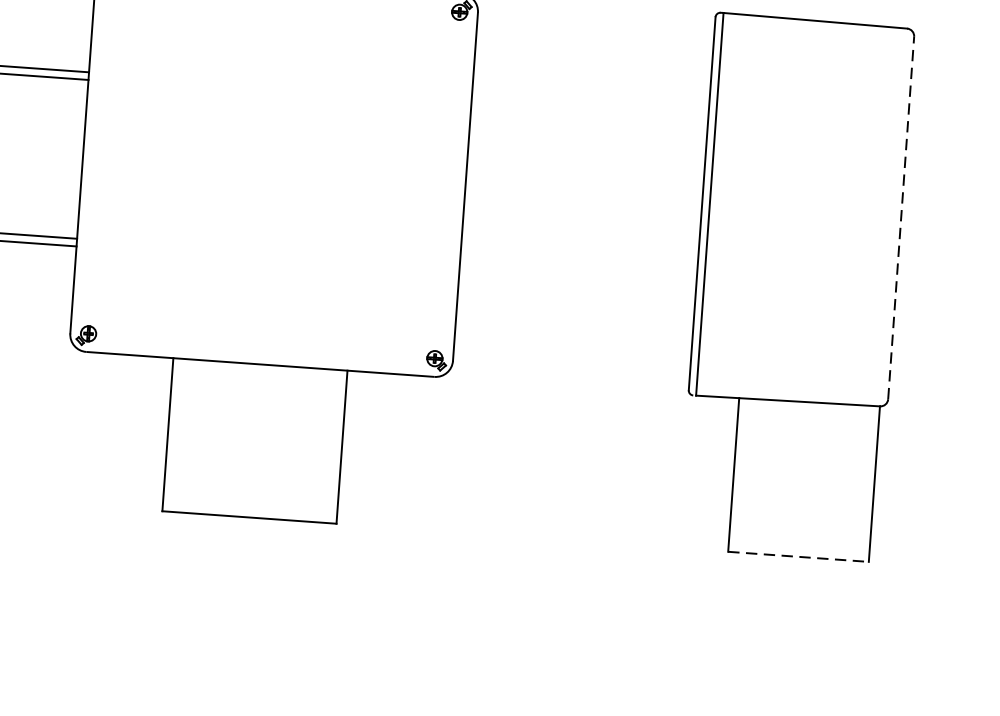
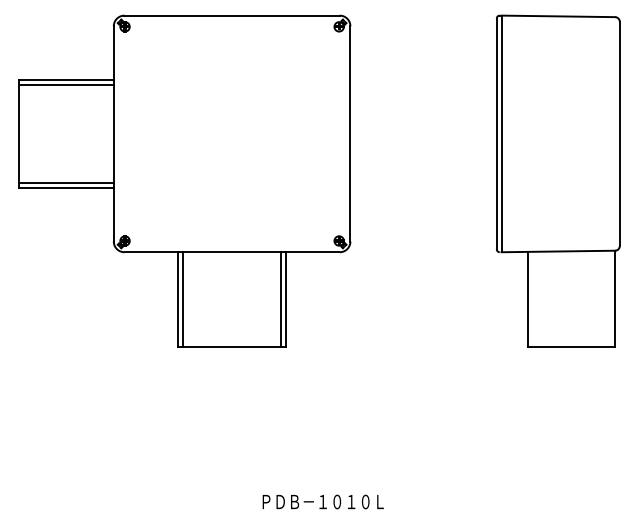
line: (900, 217) -> (619, 133), dashed -> solid
line: (176, 435) -> (183, 299), added
line: (334, 446) -> (281, 299), added
line: (799, 556) -> (572, 346), dashed -> solid

